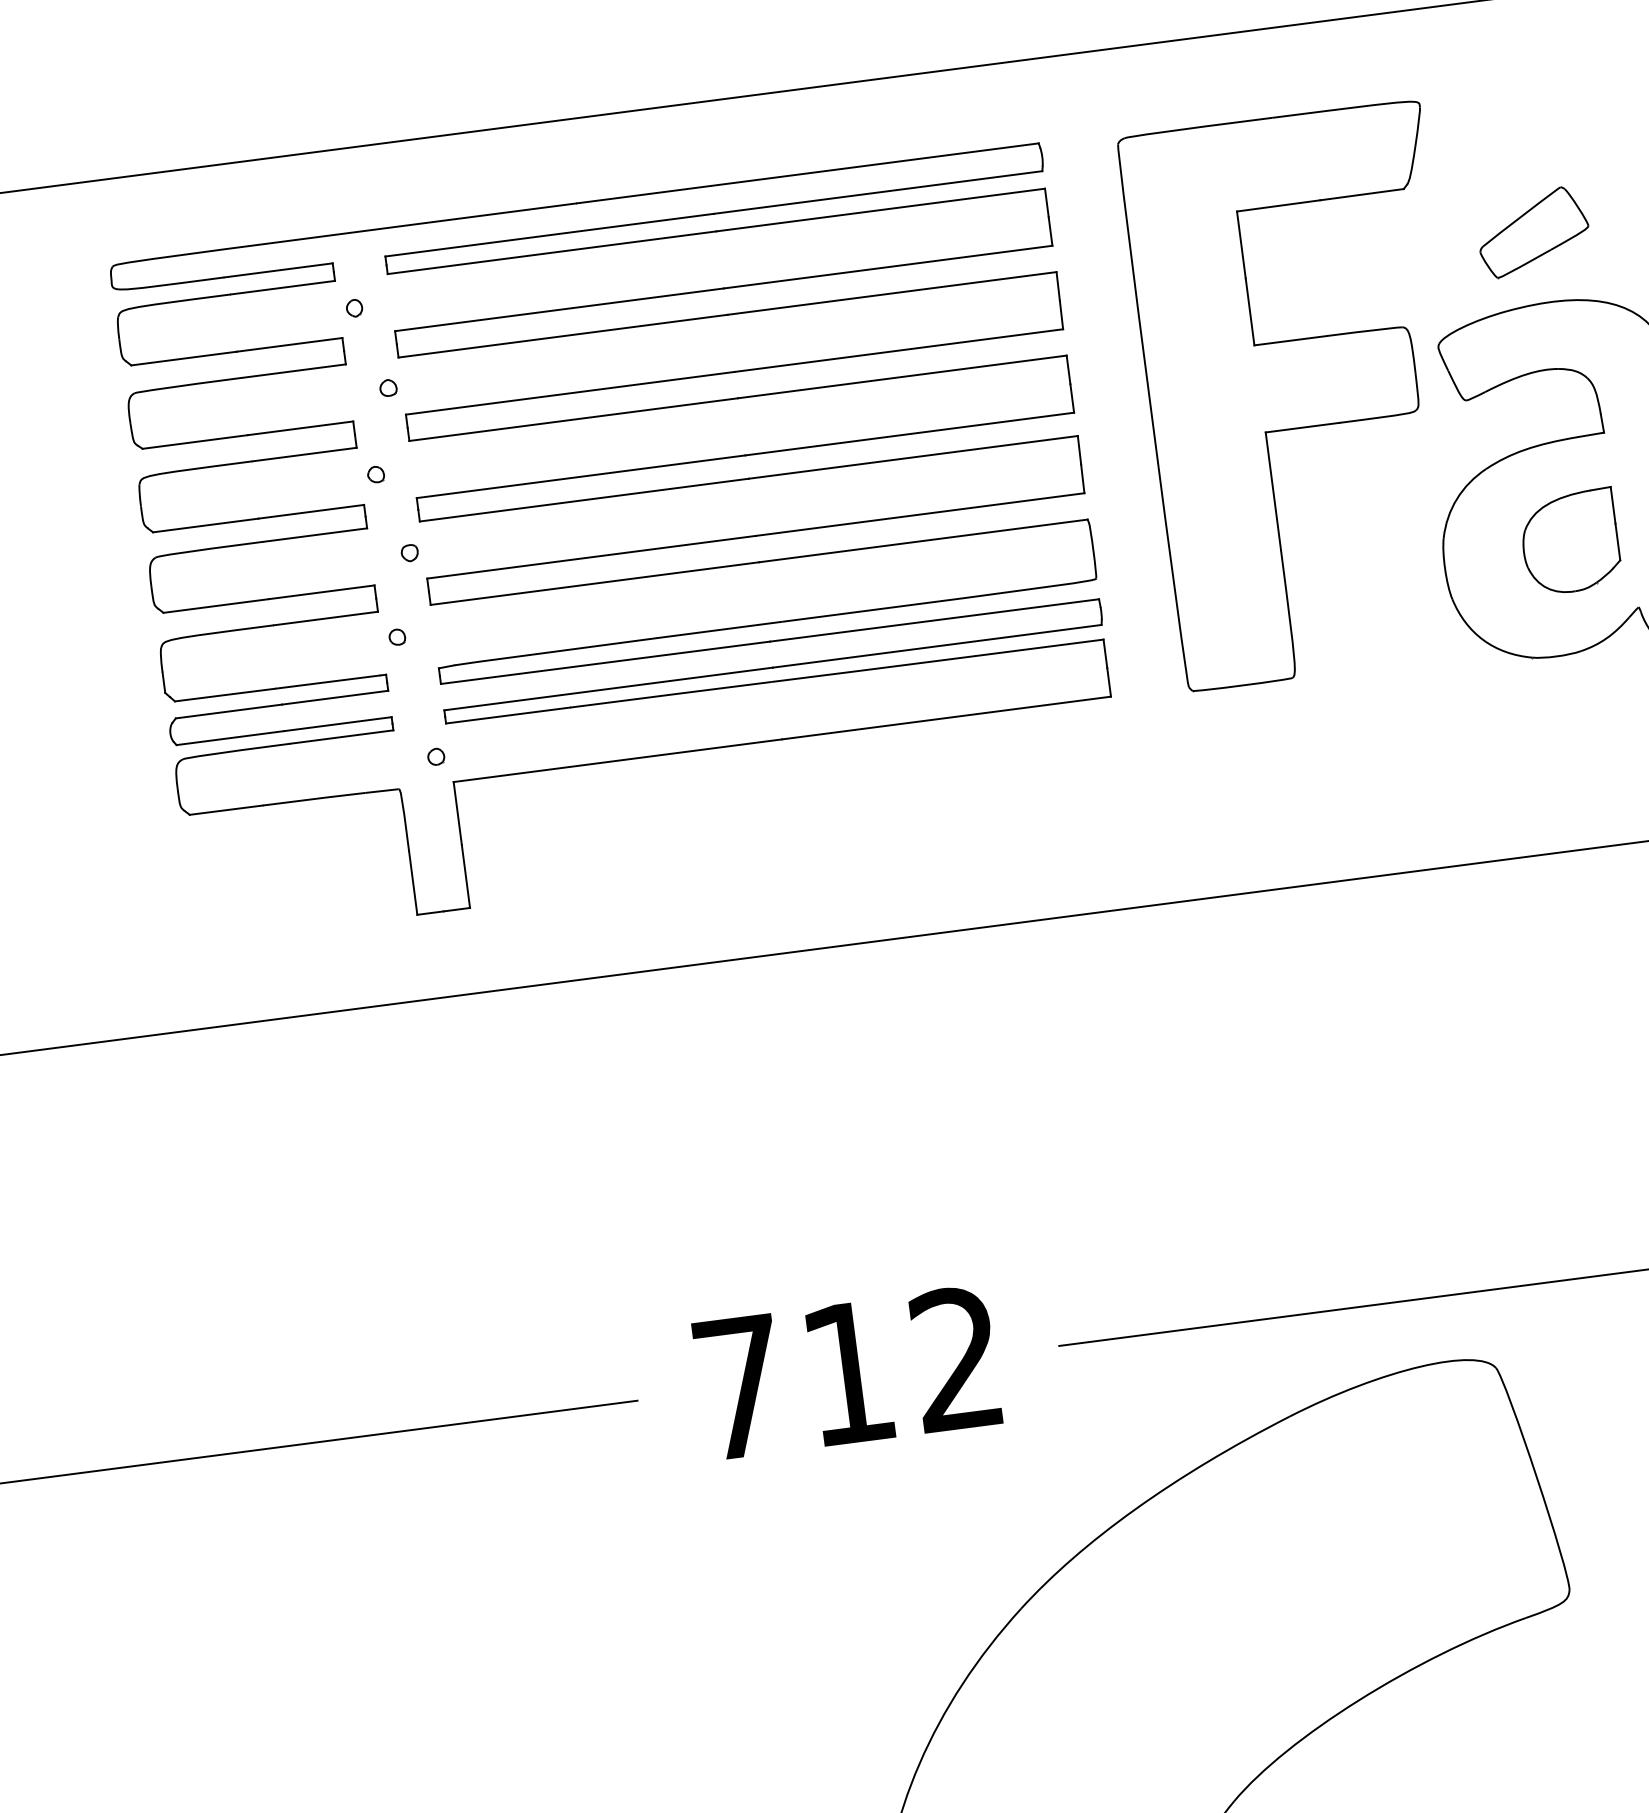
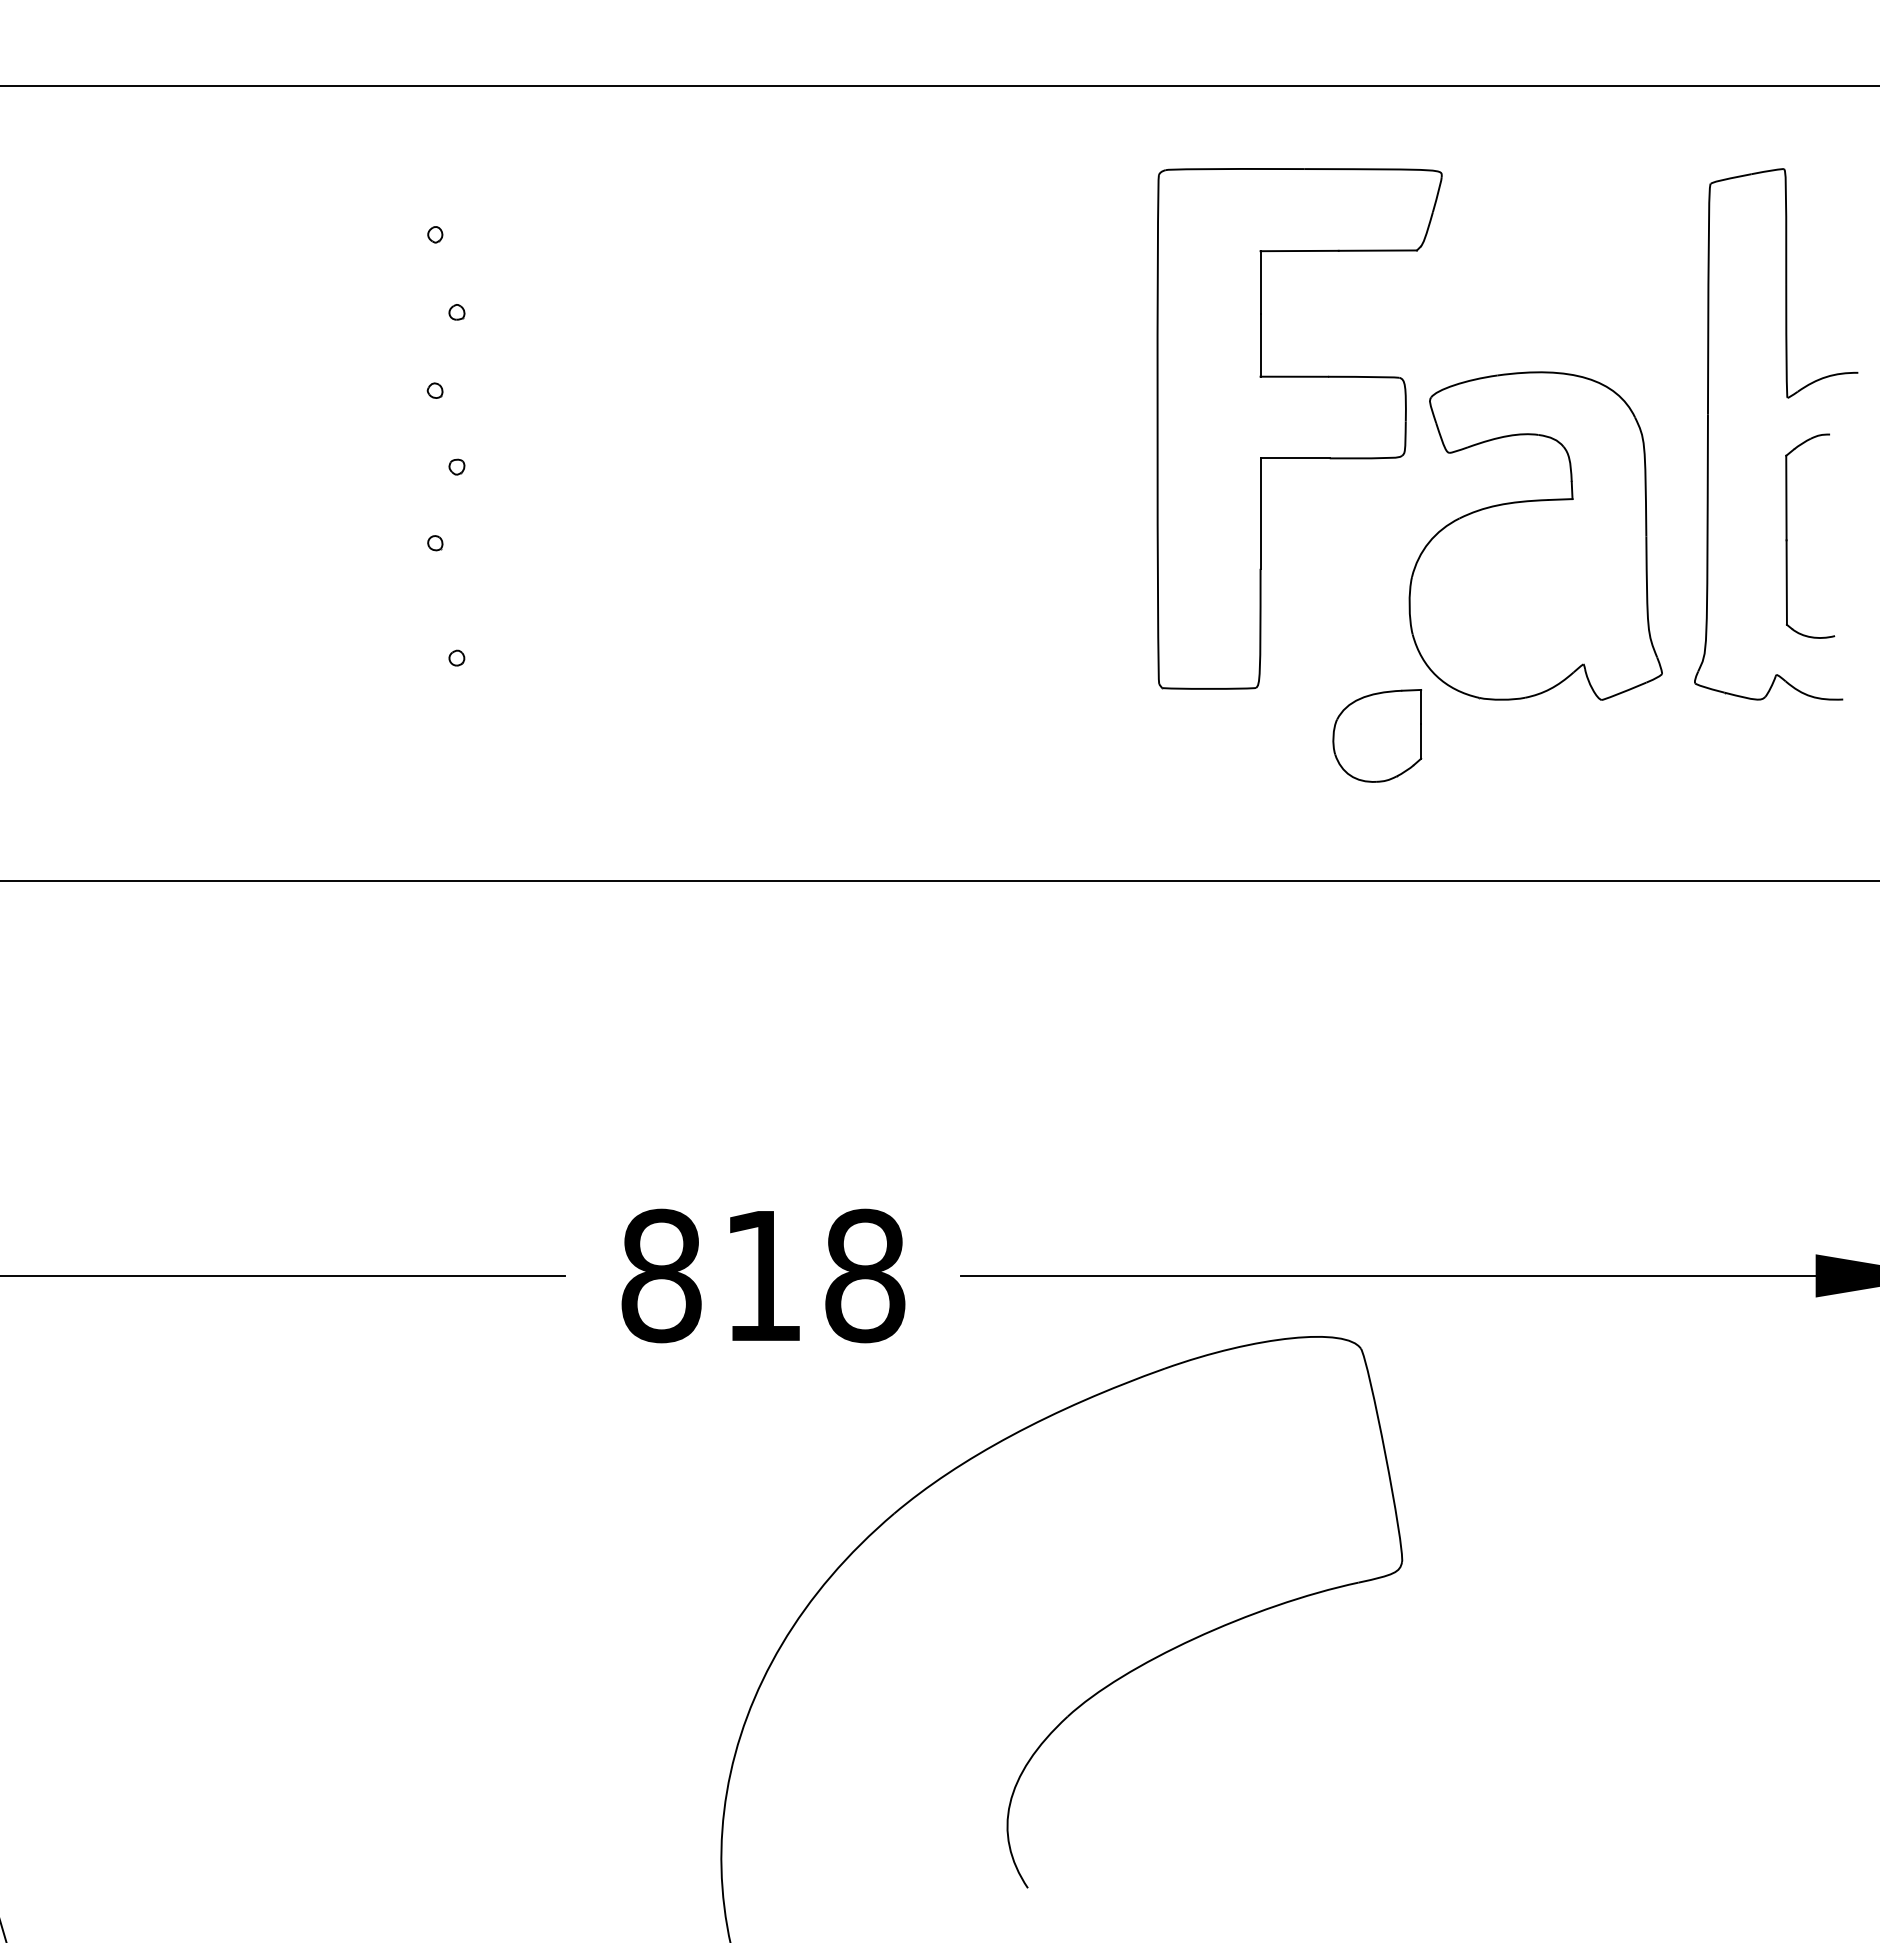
part: (1533, 231) -> (1531, 305), removed
part: (1570, 541) -> (1377, 735), moved
part: (618, 542) -> (650, 482), removed
text: (848, 1372) -> (763, 1275), 712 -> 818

